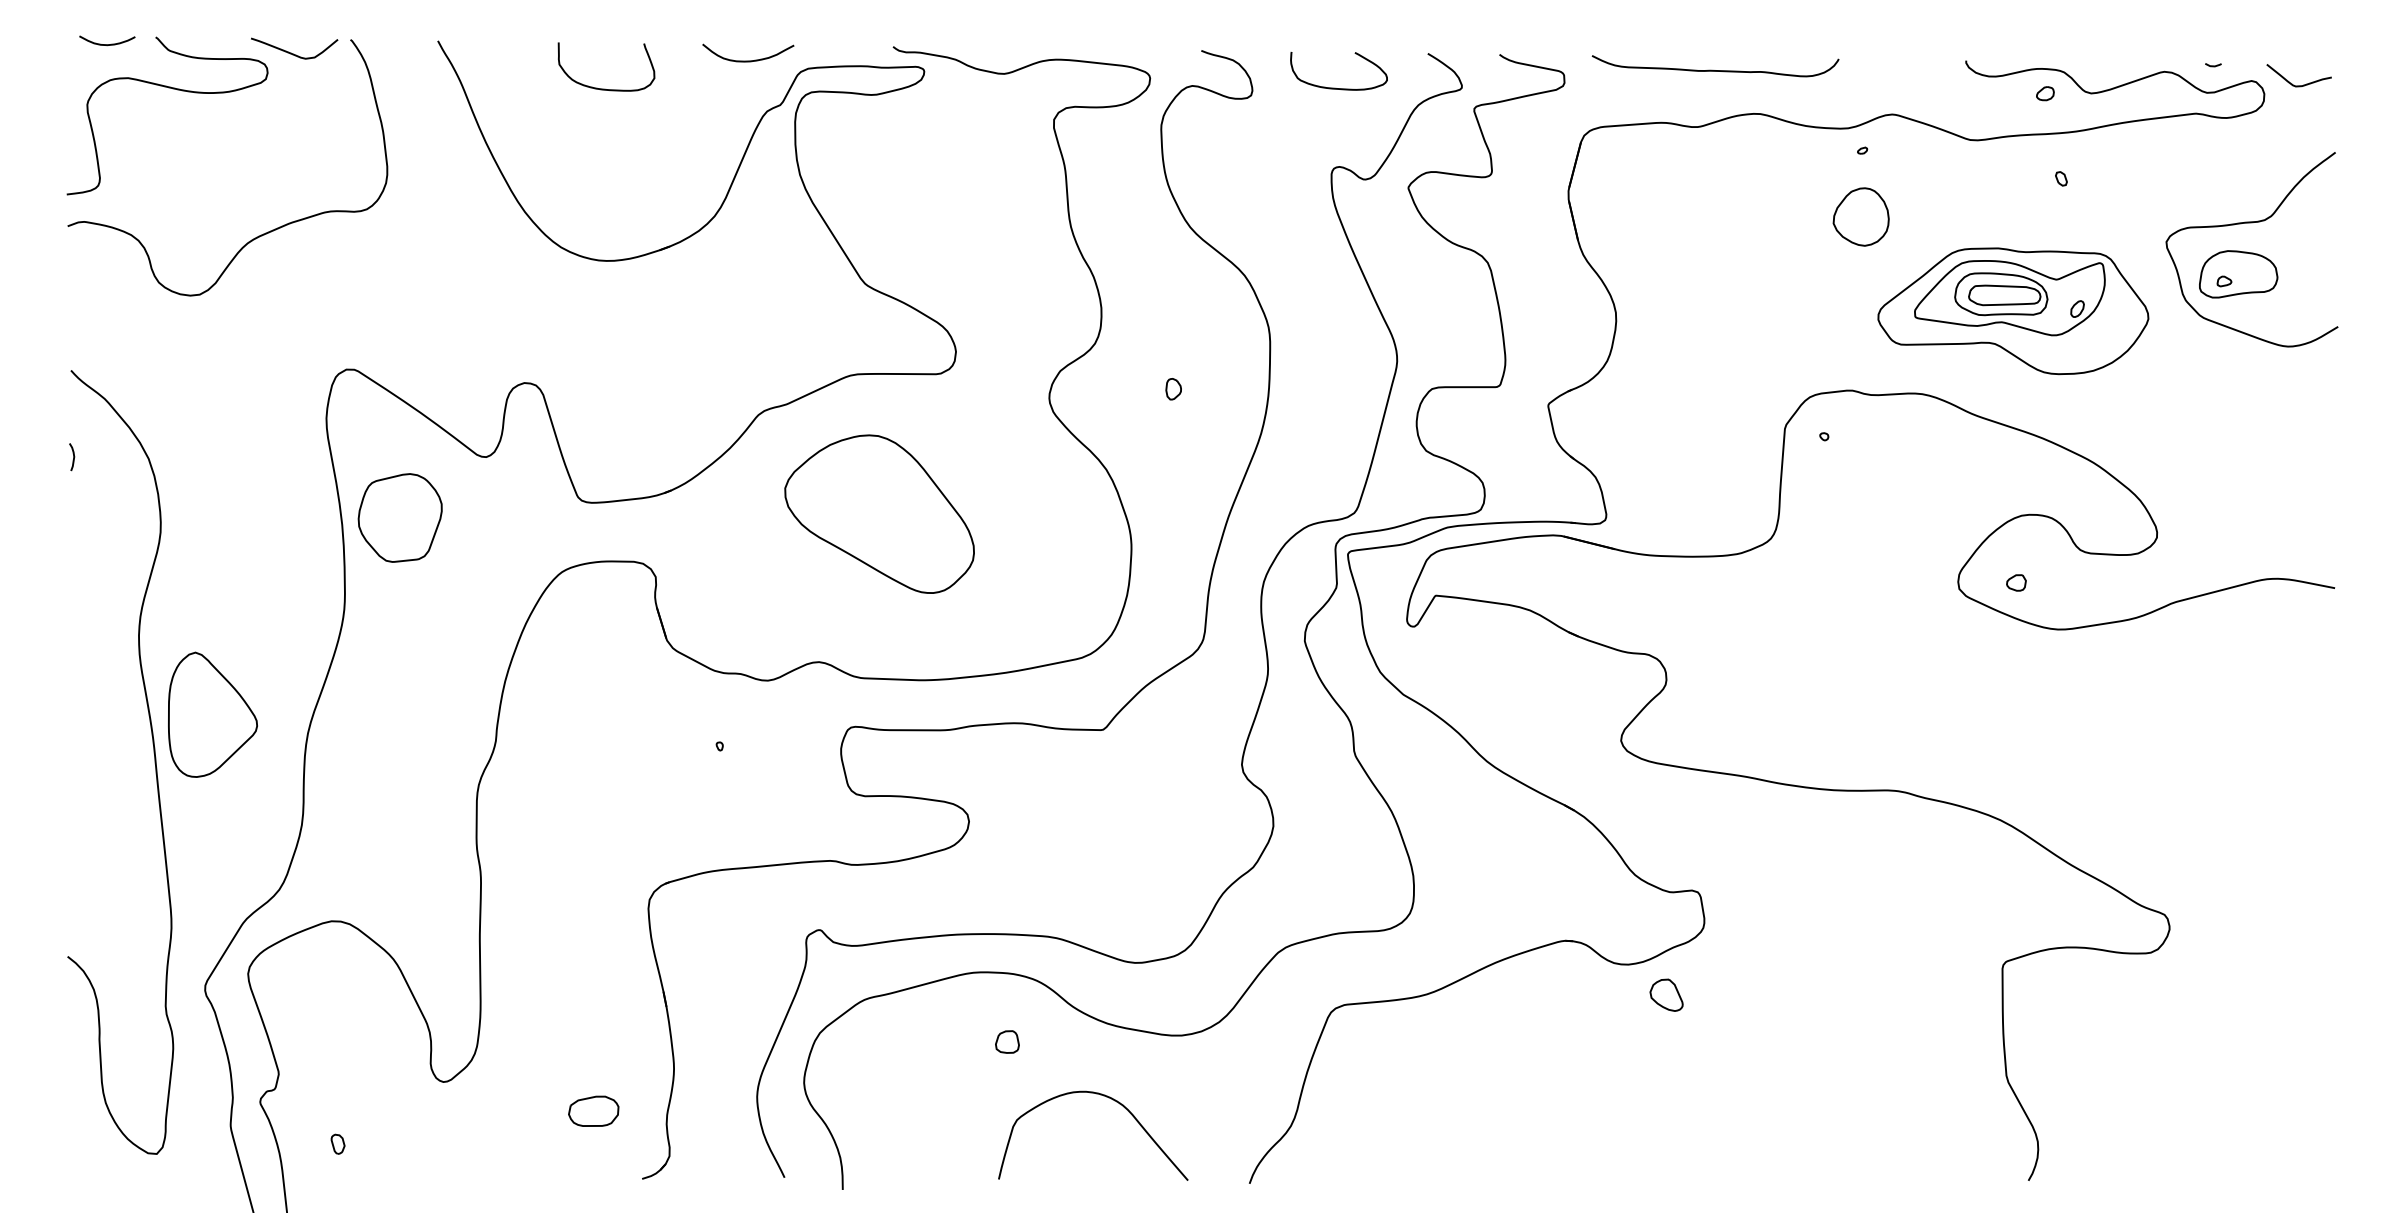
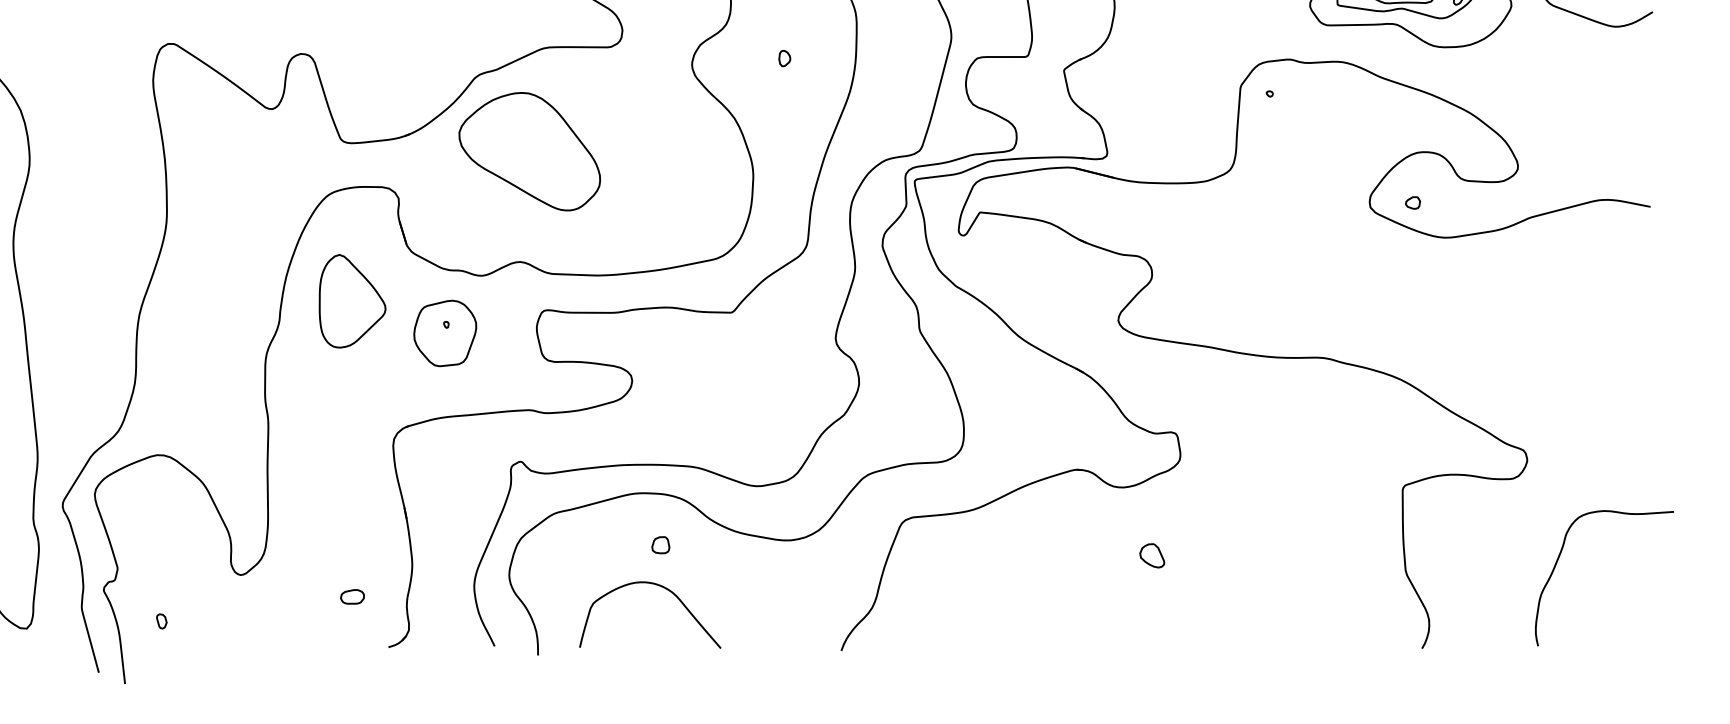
part: (879, 513) -> (529, 151), moved
part: (399, 517) -> (444, 333), moved
part: (212, 714) -> (352, 301), moved
part: (1666, 994) -> (1152, 555), moved
curve: (2213, 1057) -> (1559, 556), added
curve: (1108, 1098) -> (661, 587), moved
part: (593, 1111) -> (352, 597), size x0.62

